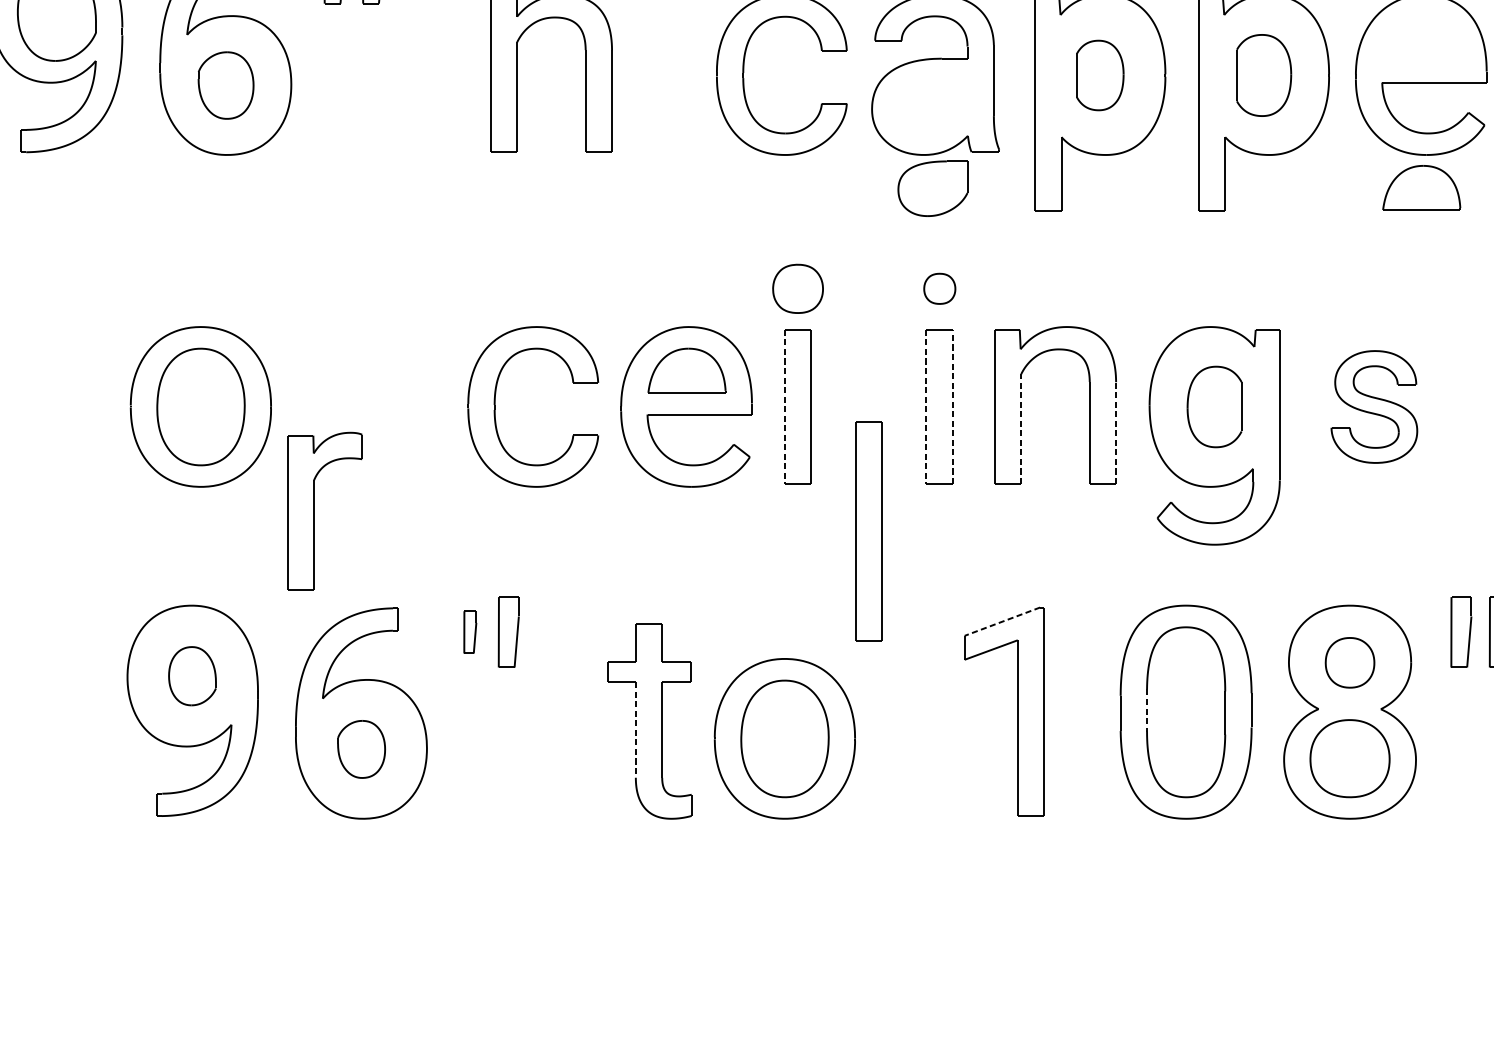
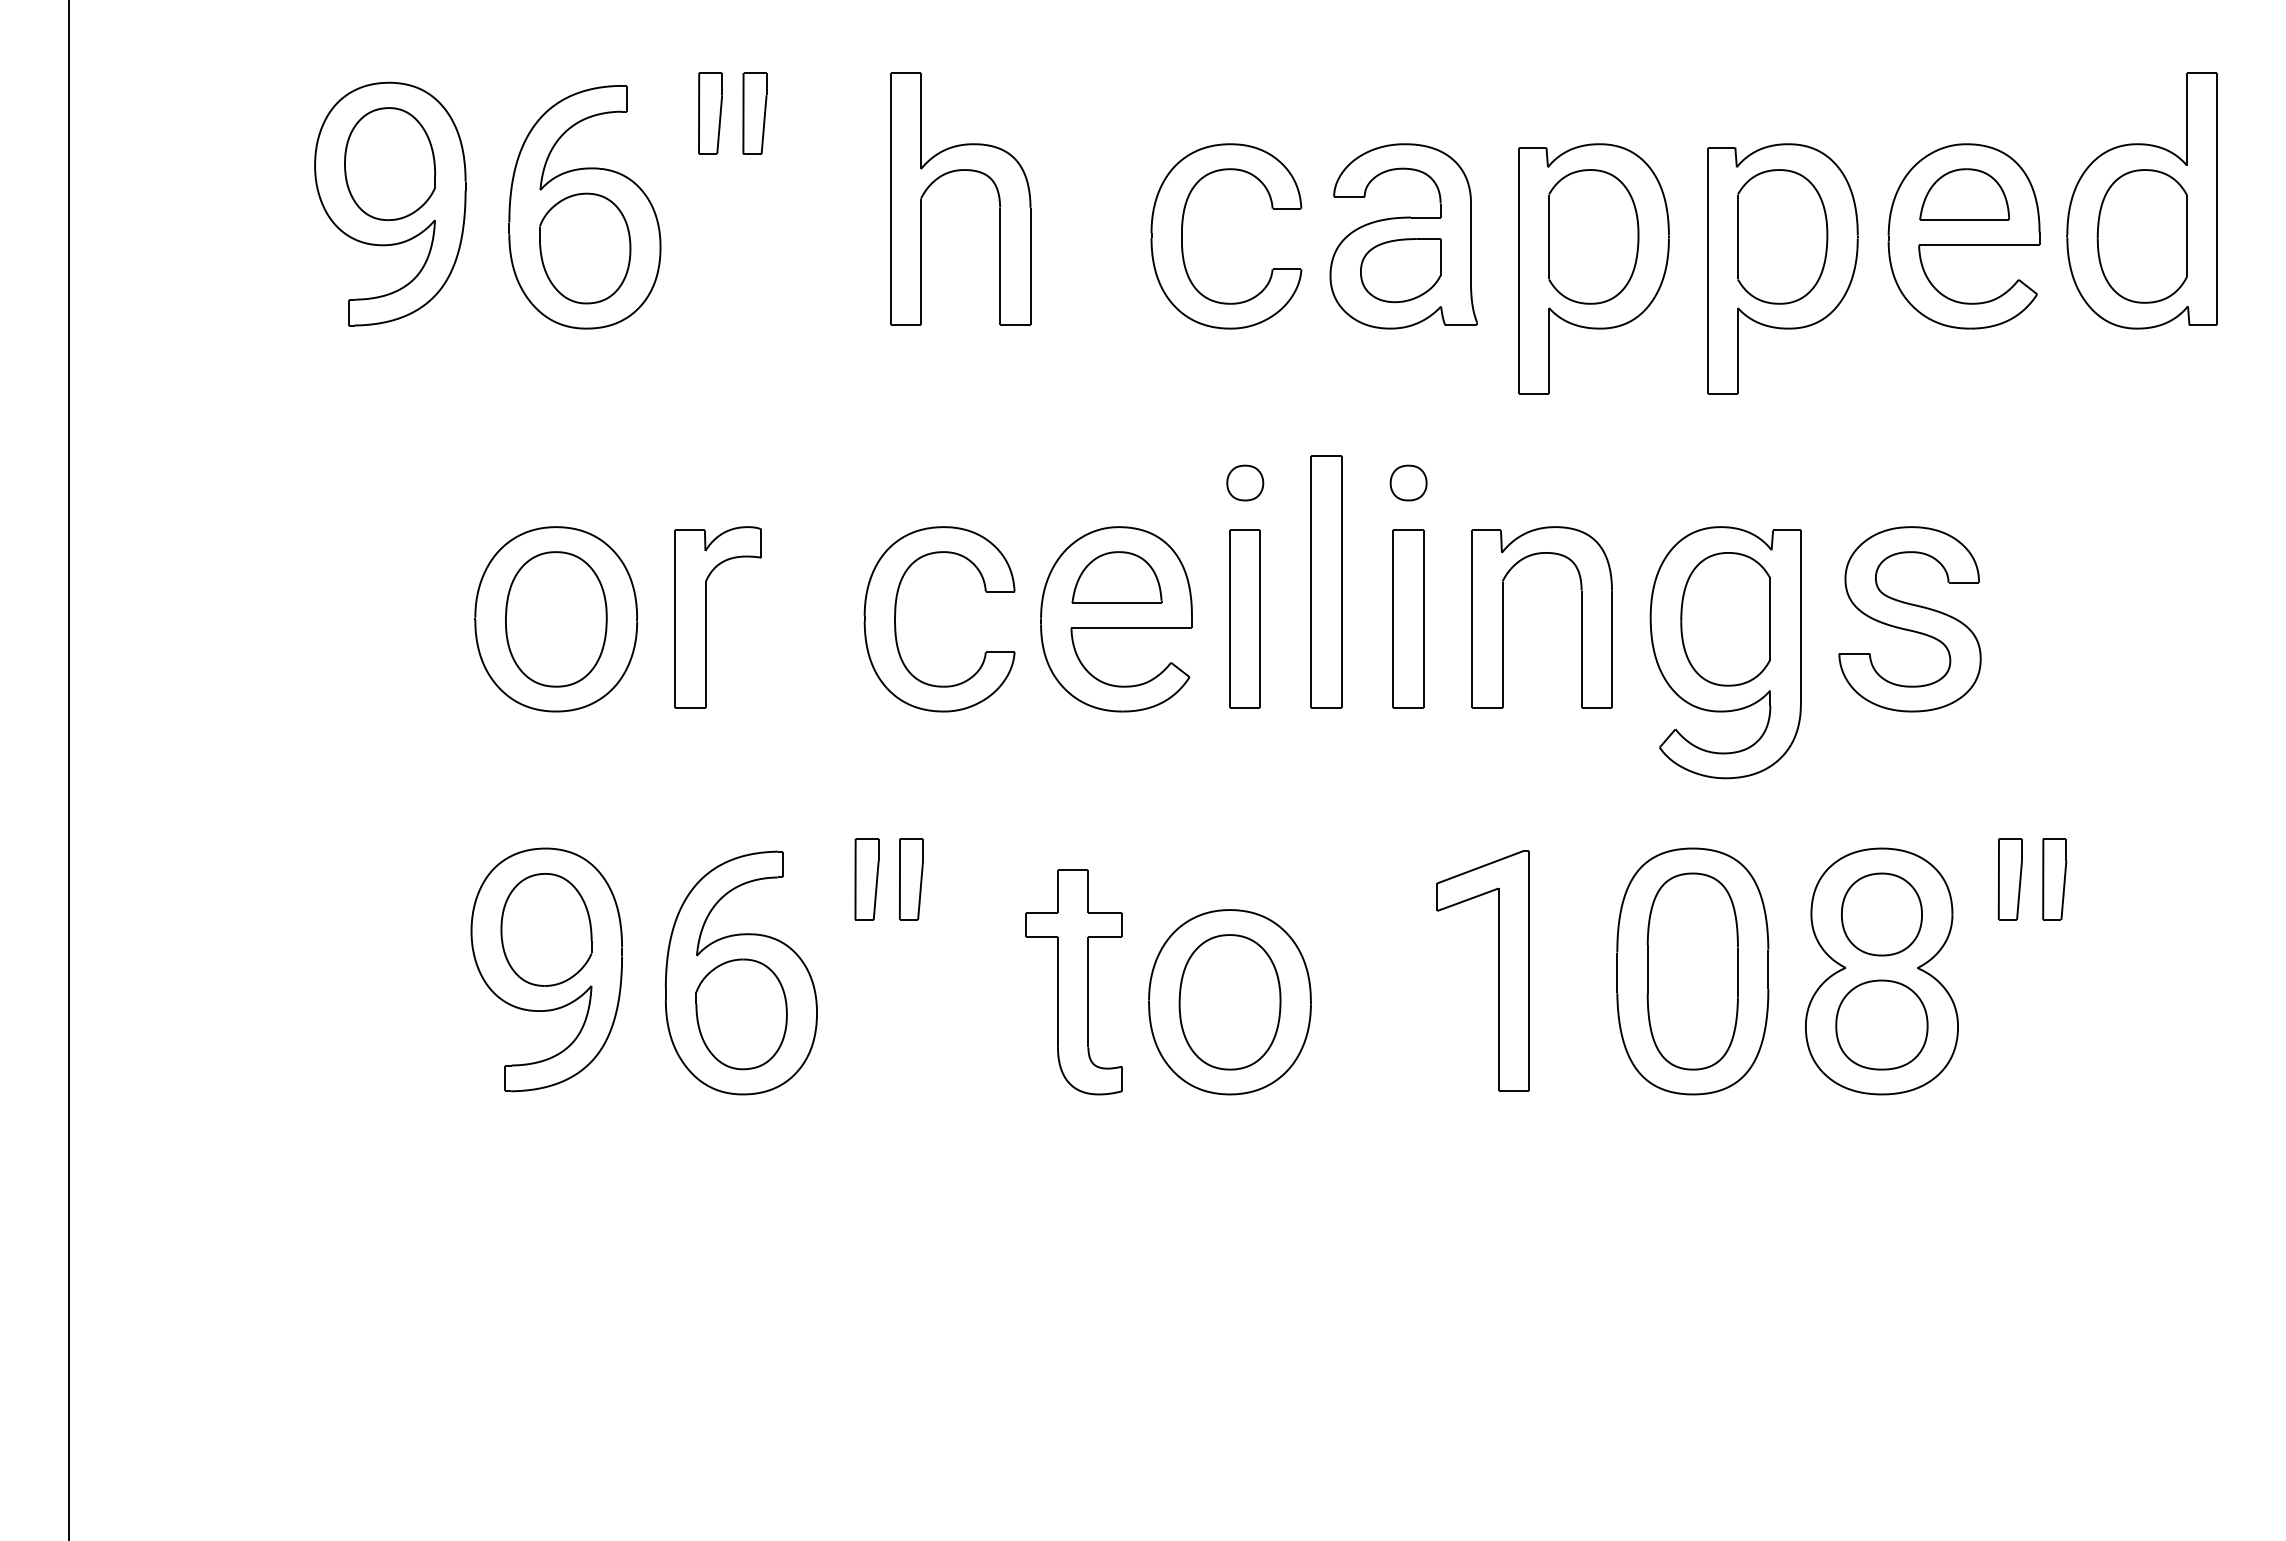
part: (1100, 75) -> (1593, 236), size x1.67
part: (1263, 75) -> (1782, 236), size x1.43
part: (226, 85) -> (585, 248), size x1.43
part: (1421, 187) -> (1964, 194), moved
part: (932, 188) -> (1400, 270), moved
part: (798, 288) -> (1245, 482), size x0.62
line: (784, 407) -> (1229, 619), dashed -> solid
line: (926, 407) -> (1393, 619), dashed -> solid
line: (952, 407) -> (1423, 619), dashed -> solid
part: (1214, 407) -> (1725, 619), size x1.43
part: (1373, 407) -> (1909, 619), size x1.43
line: (1021, 428) -> (1502, 644), dashed -> solid
line: (1116, 433) -> (1612, 649), dashed -> solid
part: (314, 511) -> (706, 617), moved
part: (868, 531) -> (1326, 581), moved
line: (1002, 622) -> (1480, 867), dashed -> solid
part: (469, 632) -> (866, 879), size x1.67
part: (1349, 662) -> (1881, 914), size x1.43
part: (192, 675) -> (546, 929), size x1.67
line: (1146, 711) -> (1647, 970), dashed -> solid
line: (635, 730) -> (1057, 992), dashed -> solid
part: (361, 749) -> (741, 1014), size x1.67

